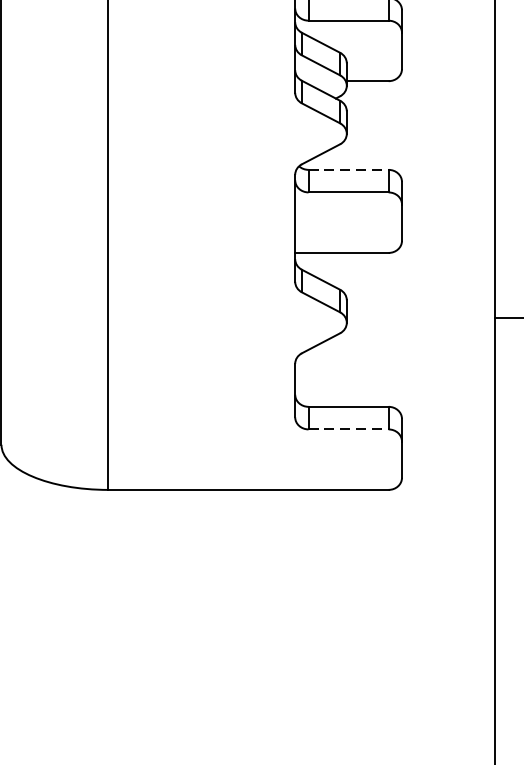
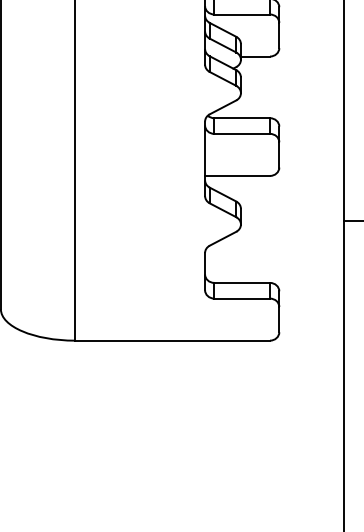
line: (349, 170) -> (242, 118), dashed -> solid
line: (349, 429) -> (242, 298), dashed -> solid

